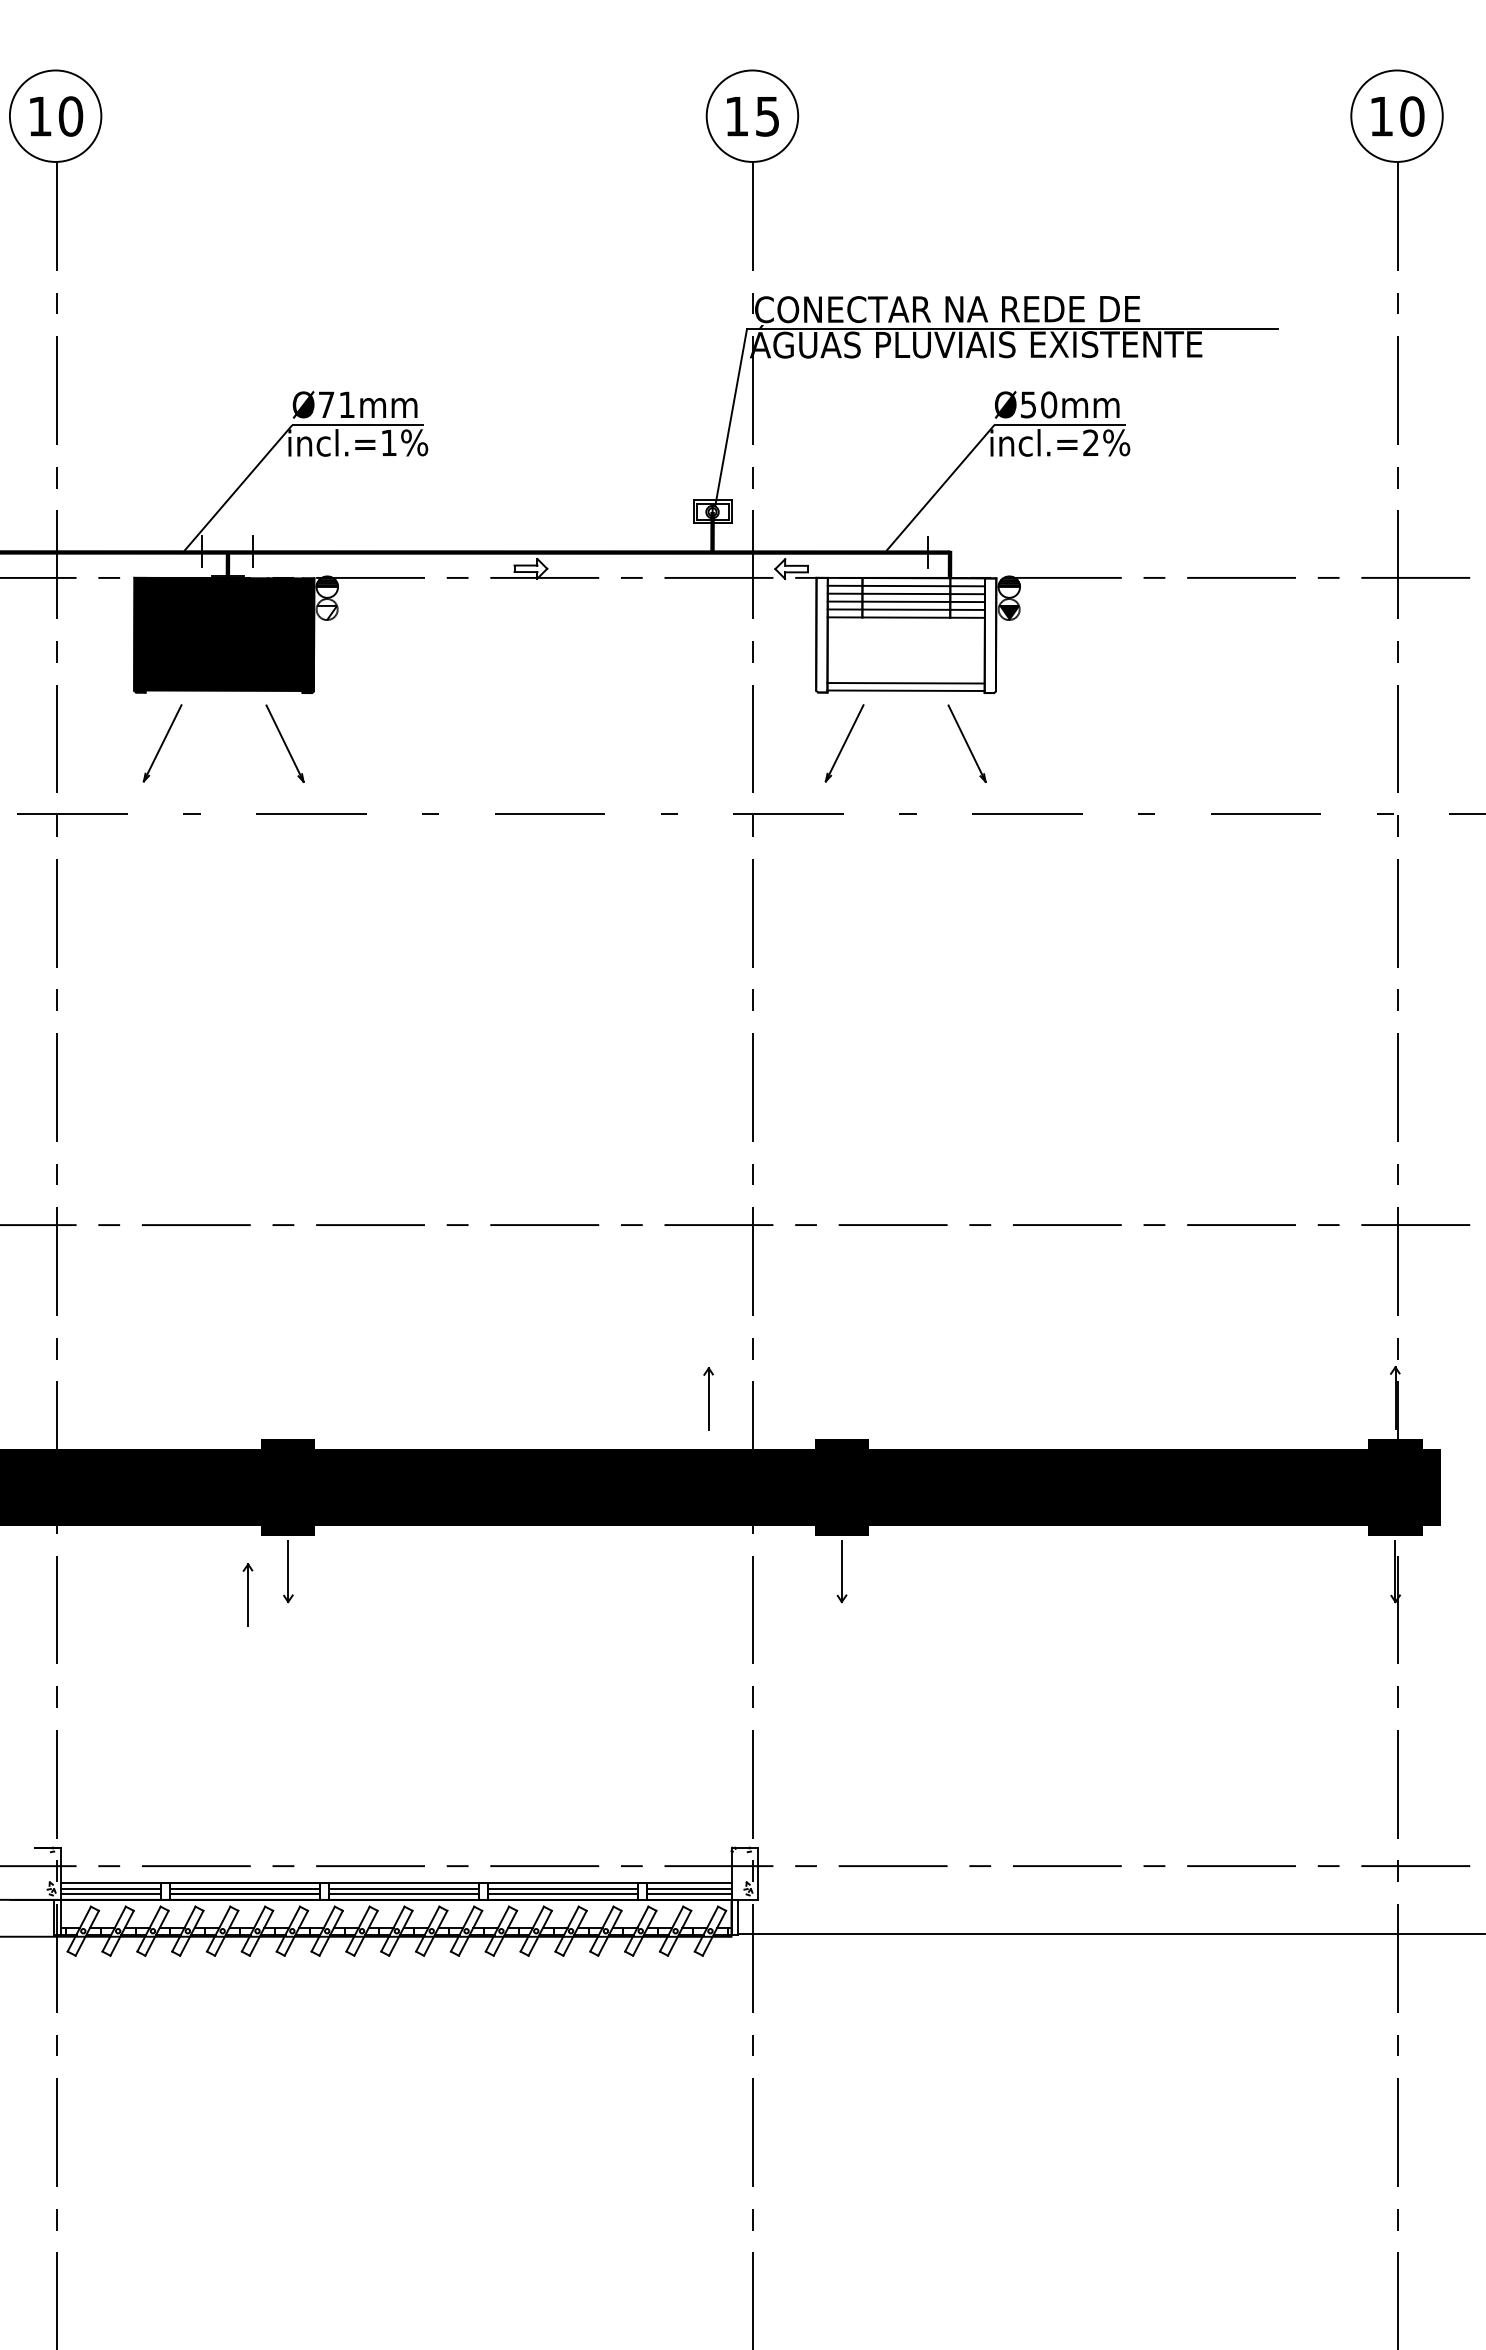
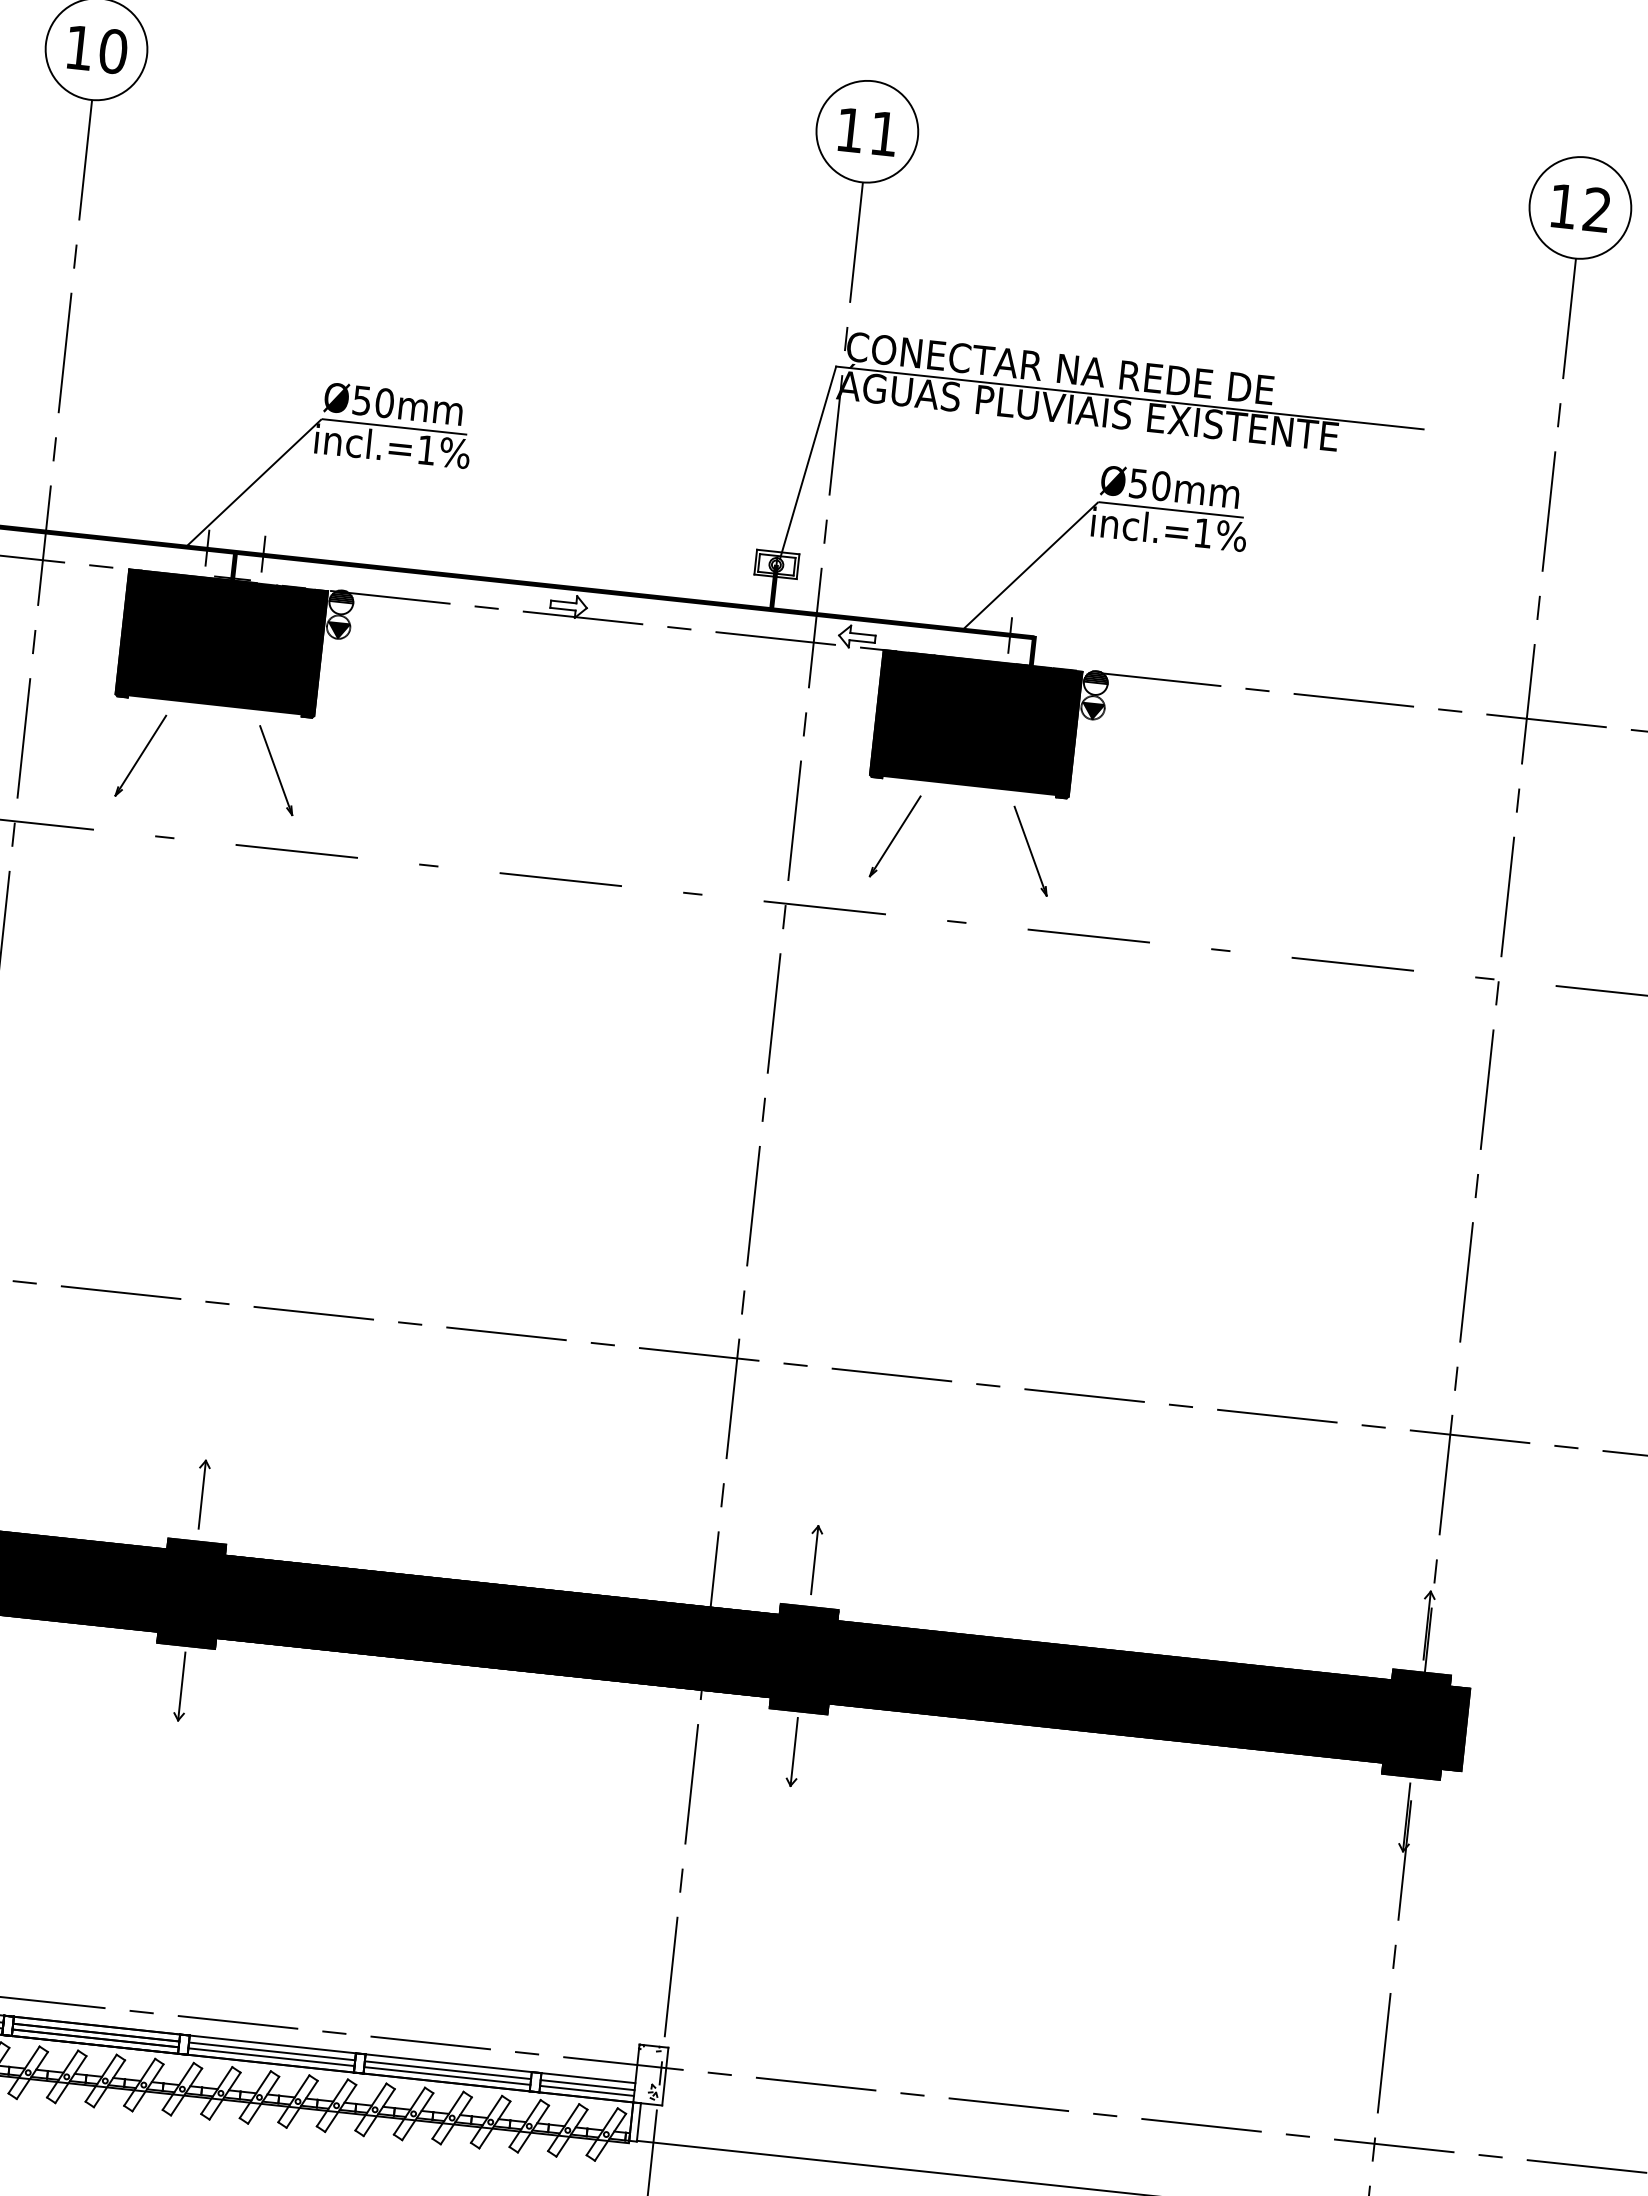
text: (767, 116) -> (883, 133), 15 -> 11
text: (1412, 116) -> (1597, 210), 10 -> 12
text: (336, 404) -> (373, 401), Ø71mm -> Ø50mm
text: (1090, 442) -> (1202, 532), incl.=2%%% -> incl.=1%%%
fill: (327, 612) -> (338, 630), added
fill: (906, 635) -> (976, 724), added
part: (708, 1398) -> (814, 1559), moved
part: (247, 1594) -> (201, 1494), moved

